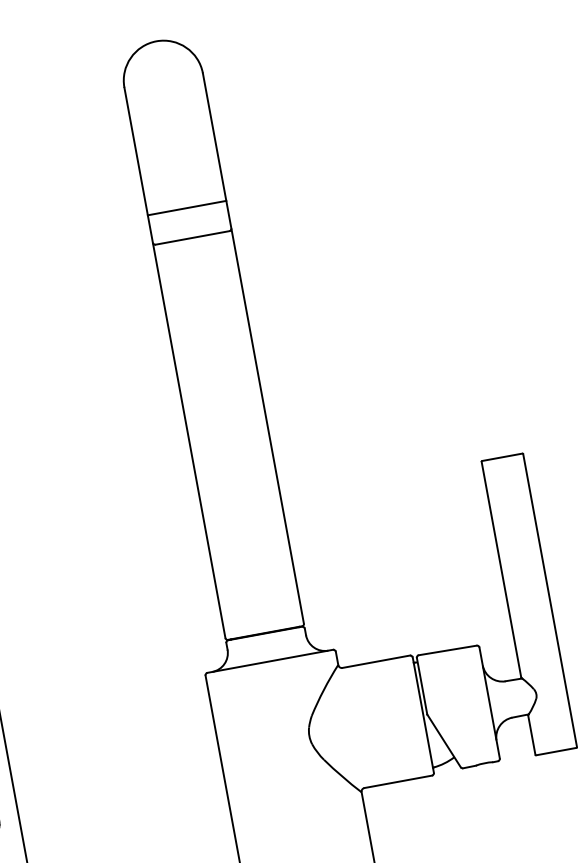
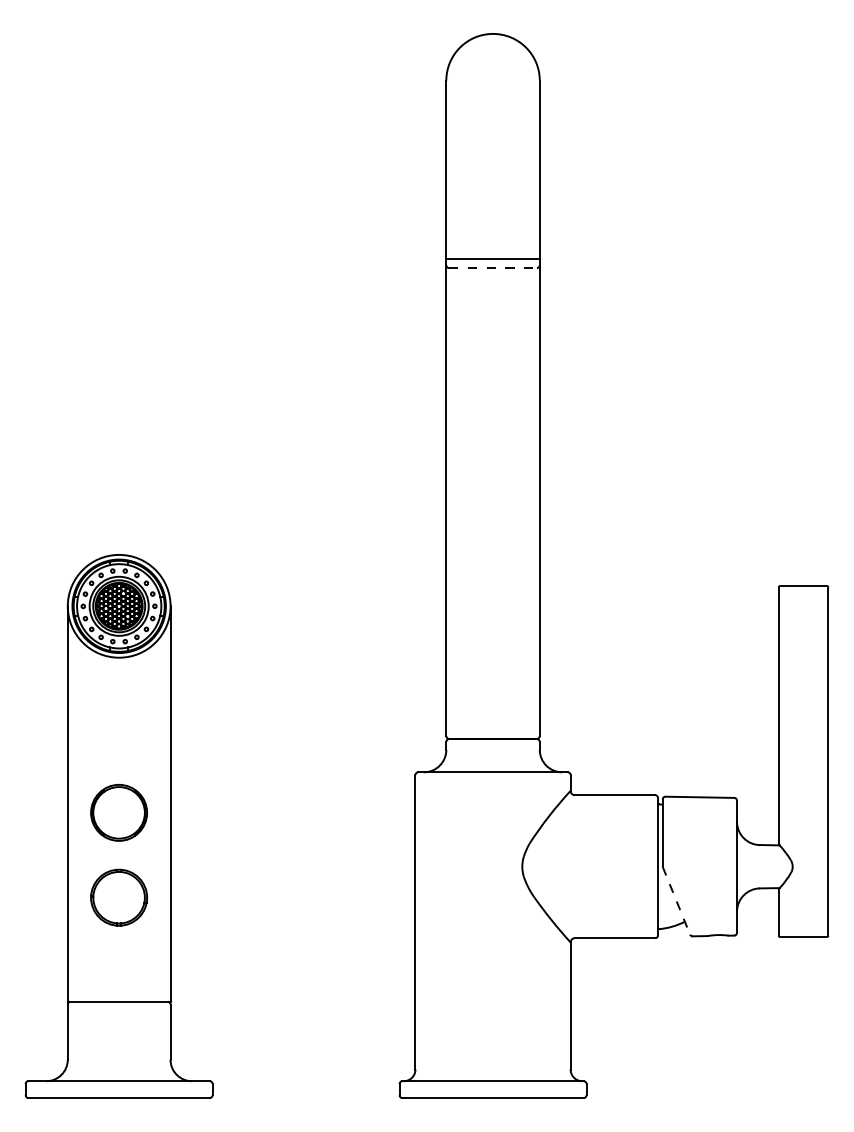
line: (186, 208) -> (492, 258), moved
line: (192, 238) -> (493, 268), solid -> dashed
line: (444, 740) -> (676, 900), solid -> dashed

